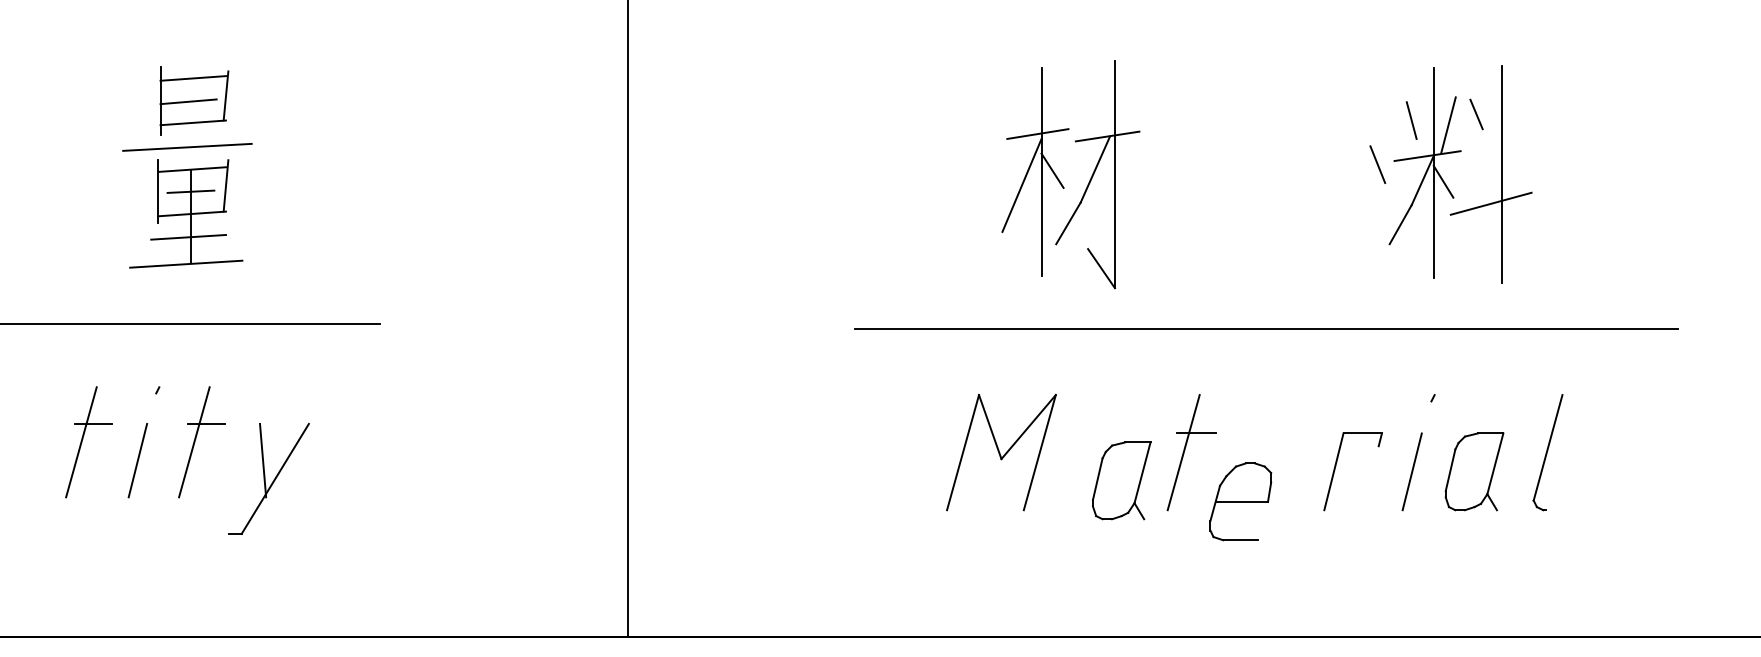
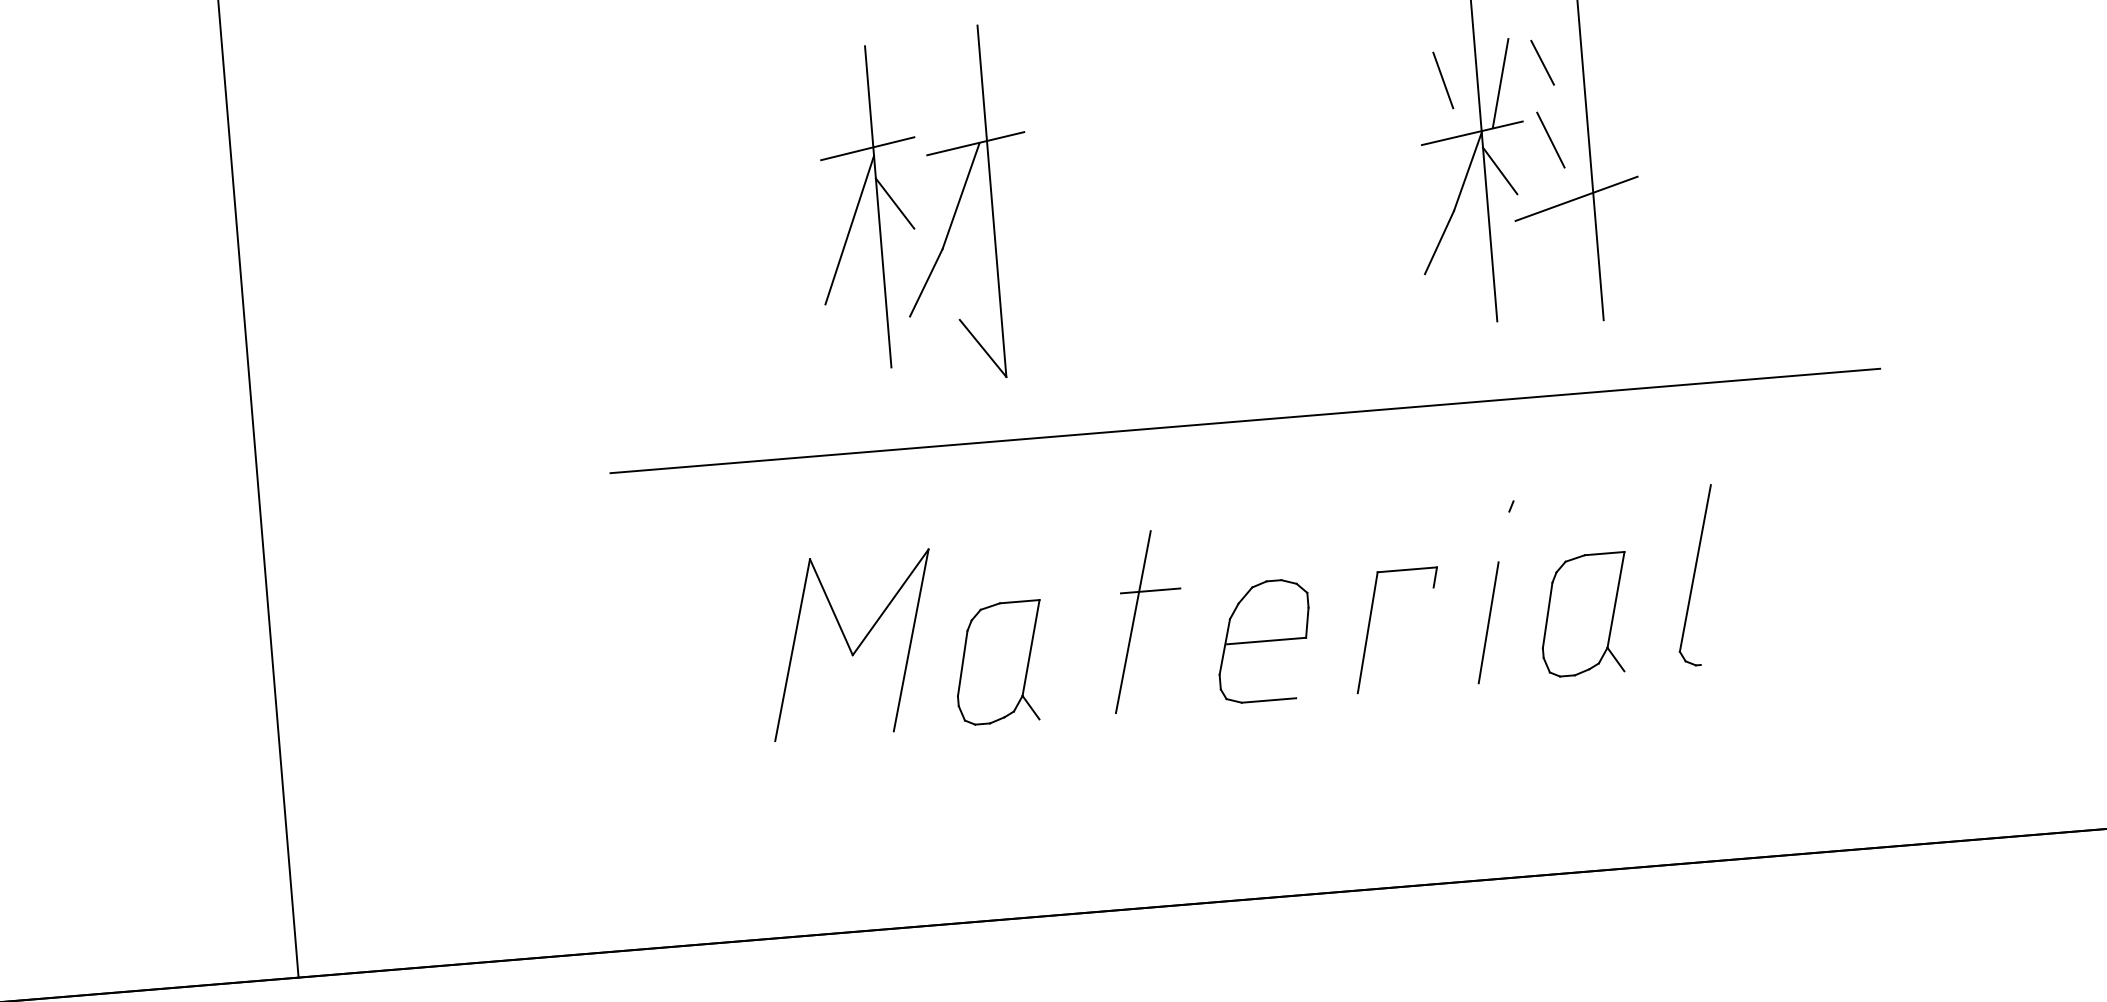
line: (1377, 164) -> (1550, 139), moved
part: (1121, 480) -> (999, 662), moved
part: (1240, 501) -> (1263, 640), moved

